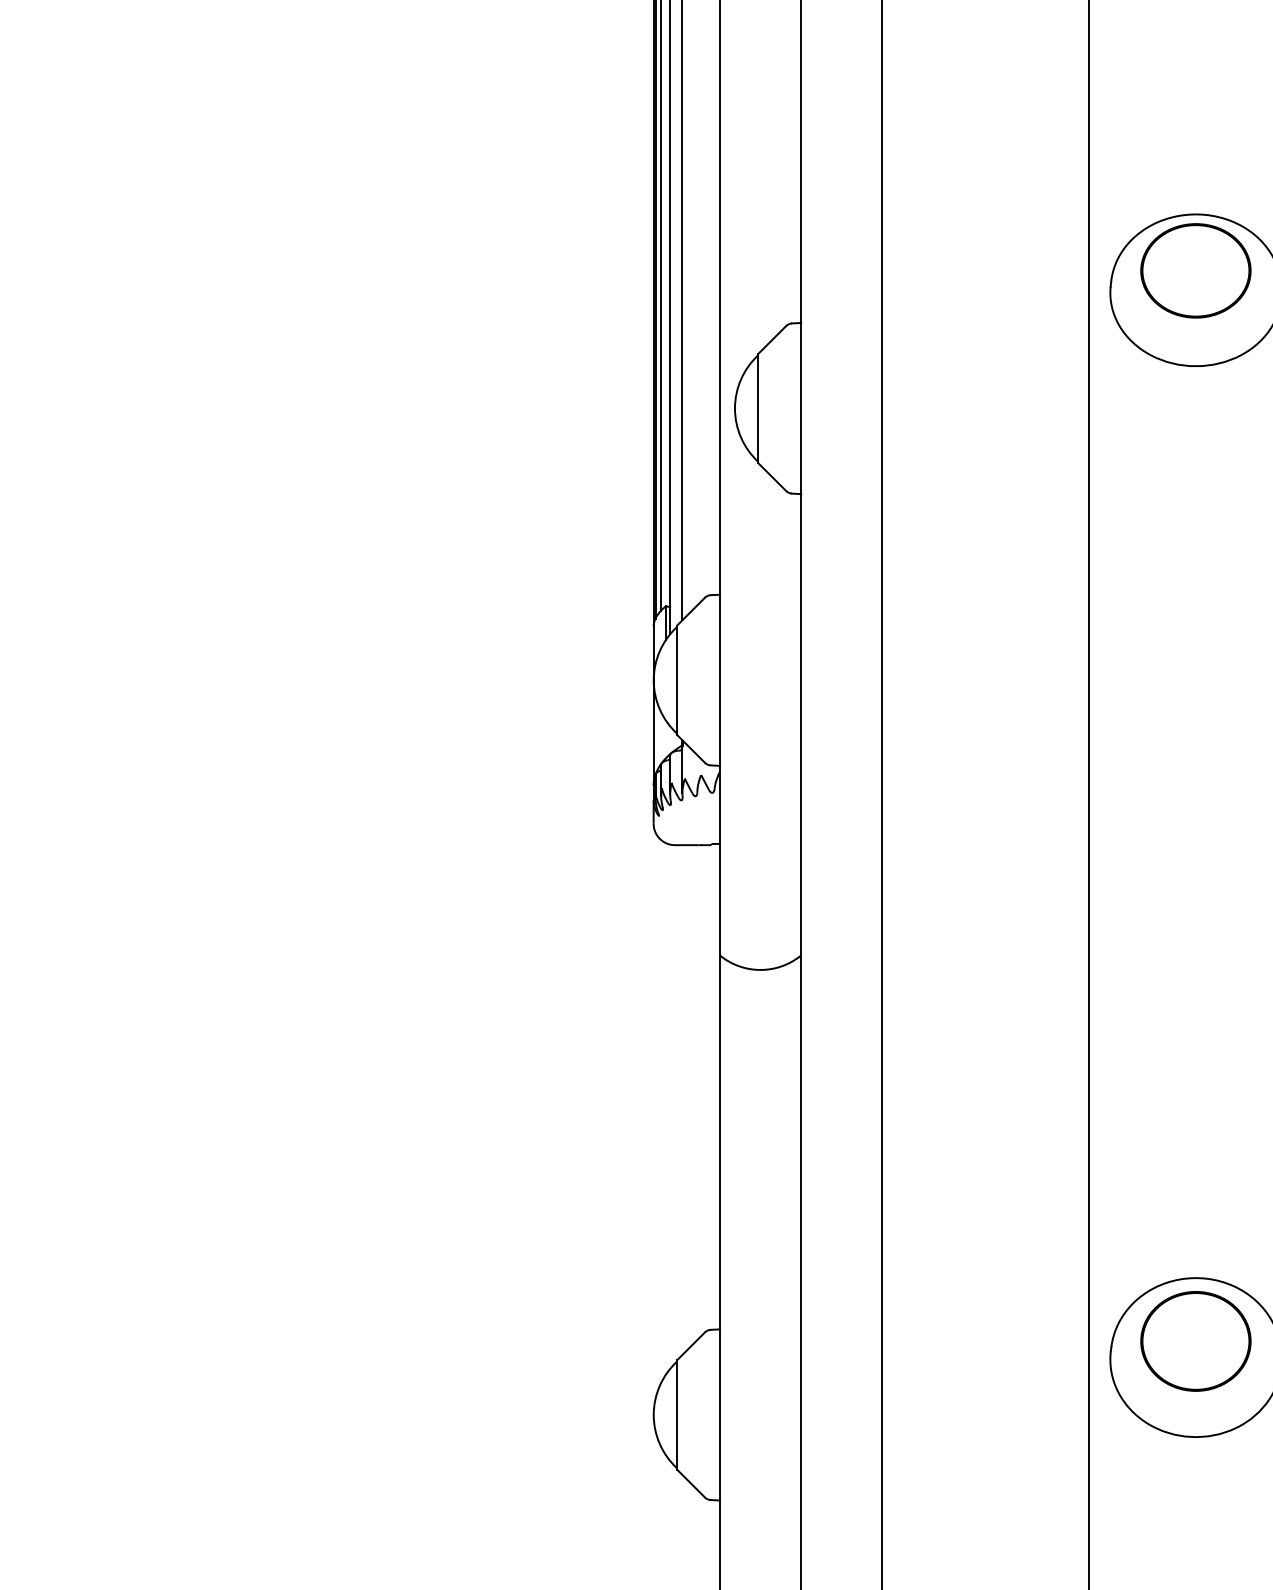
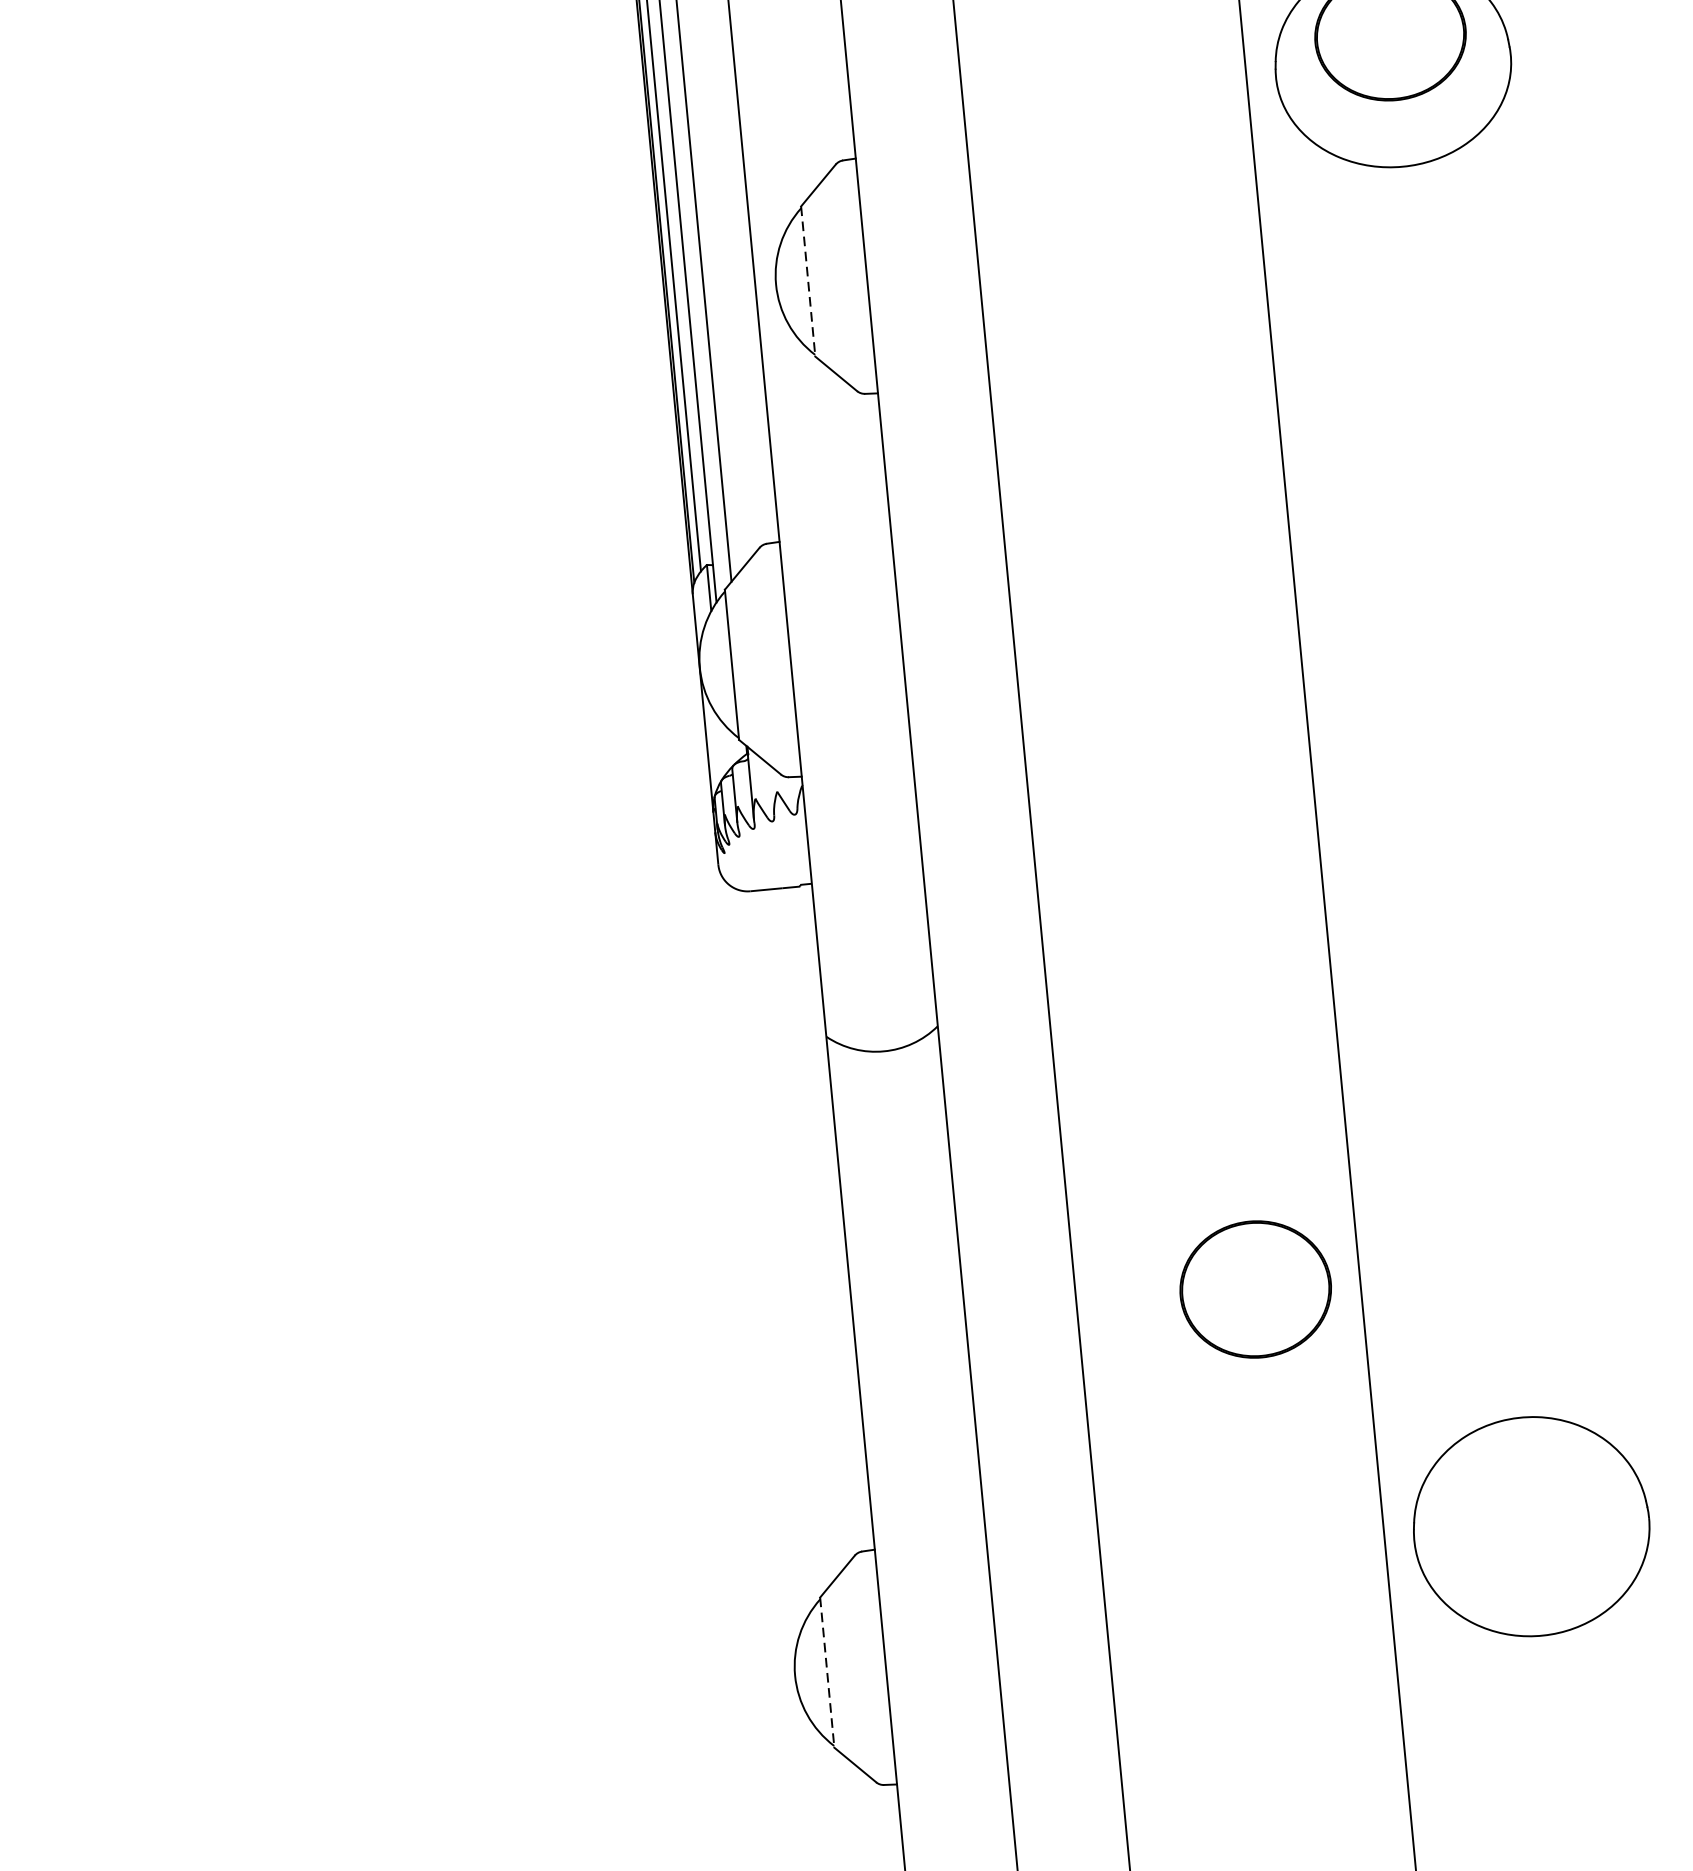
line: (758, 408) -> (808, 281), solid -> dashed
part: (1195, 1341) -> (1255, 1289), moved
line: (677, 1414) -> (827, 1671), solid -> dashed

